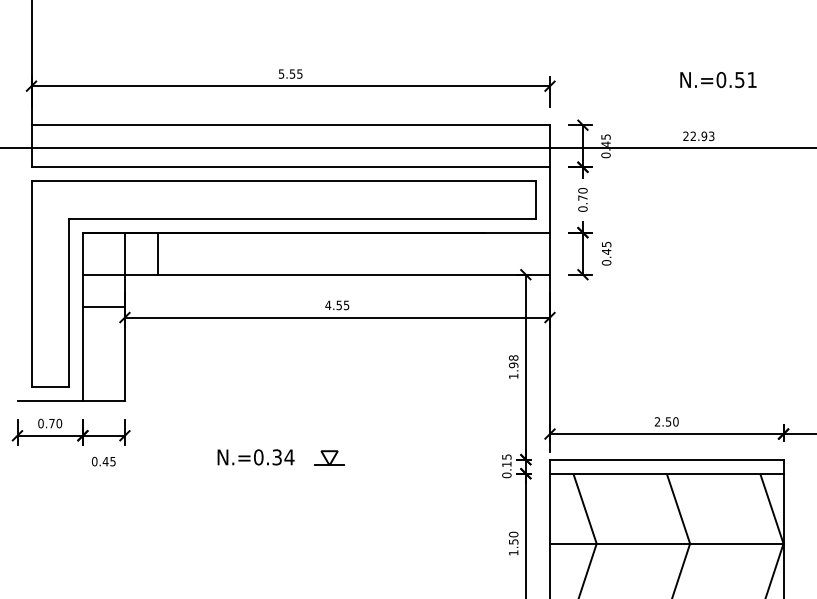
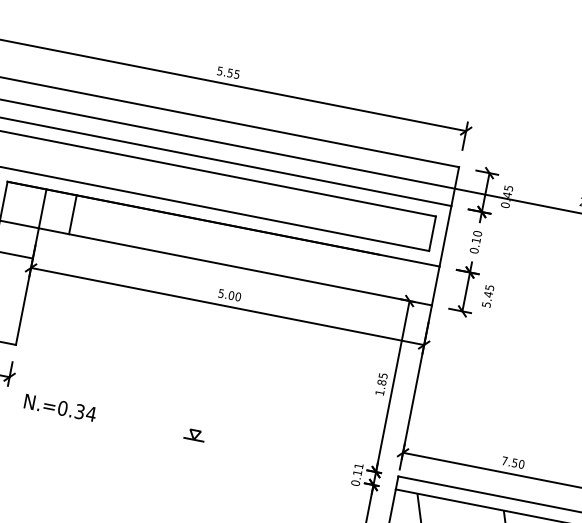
text: (582, 197) -> (476, 239), 0.70 -> 0.10
text: (606, 262) -> (486, 304), 0.45 -> 5.45
text: (337, 305) -> (229, 295), 4.55 -> 5.00
text: (513, 361) -> (382, 379), 1.98 -> 1.85
text: (657, 421) -> (504, 460), 2.50 -> 7.50
text: (506, 456) -> (358, 465), 0.15 -> 0.11
text: (255, 457) -> (59, 407), moved
part: (329, 457) -> (194, 434), size x0.7

